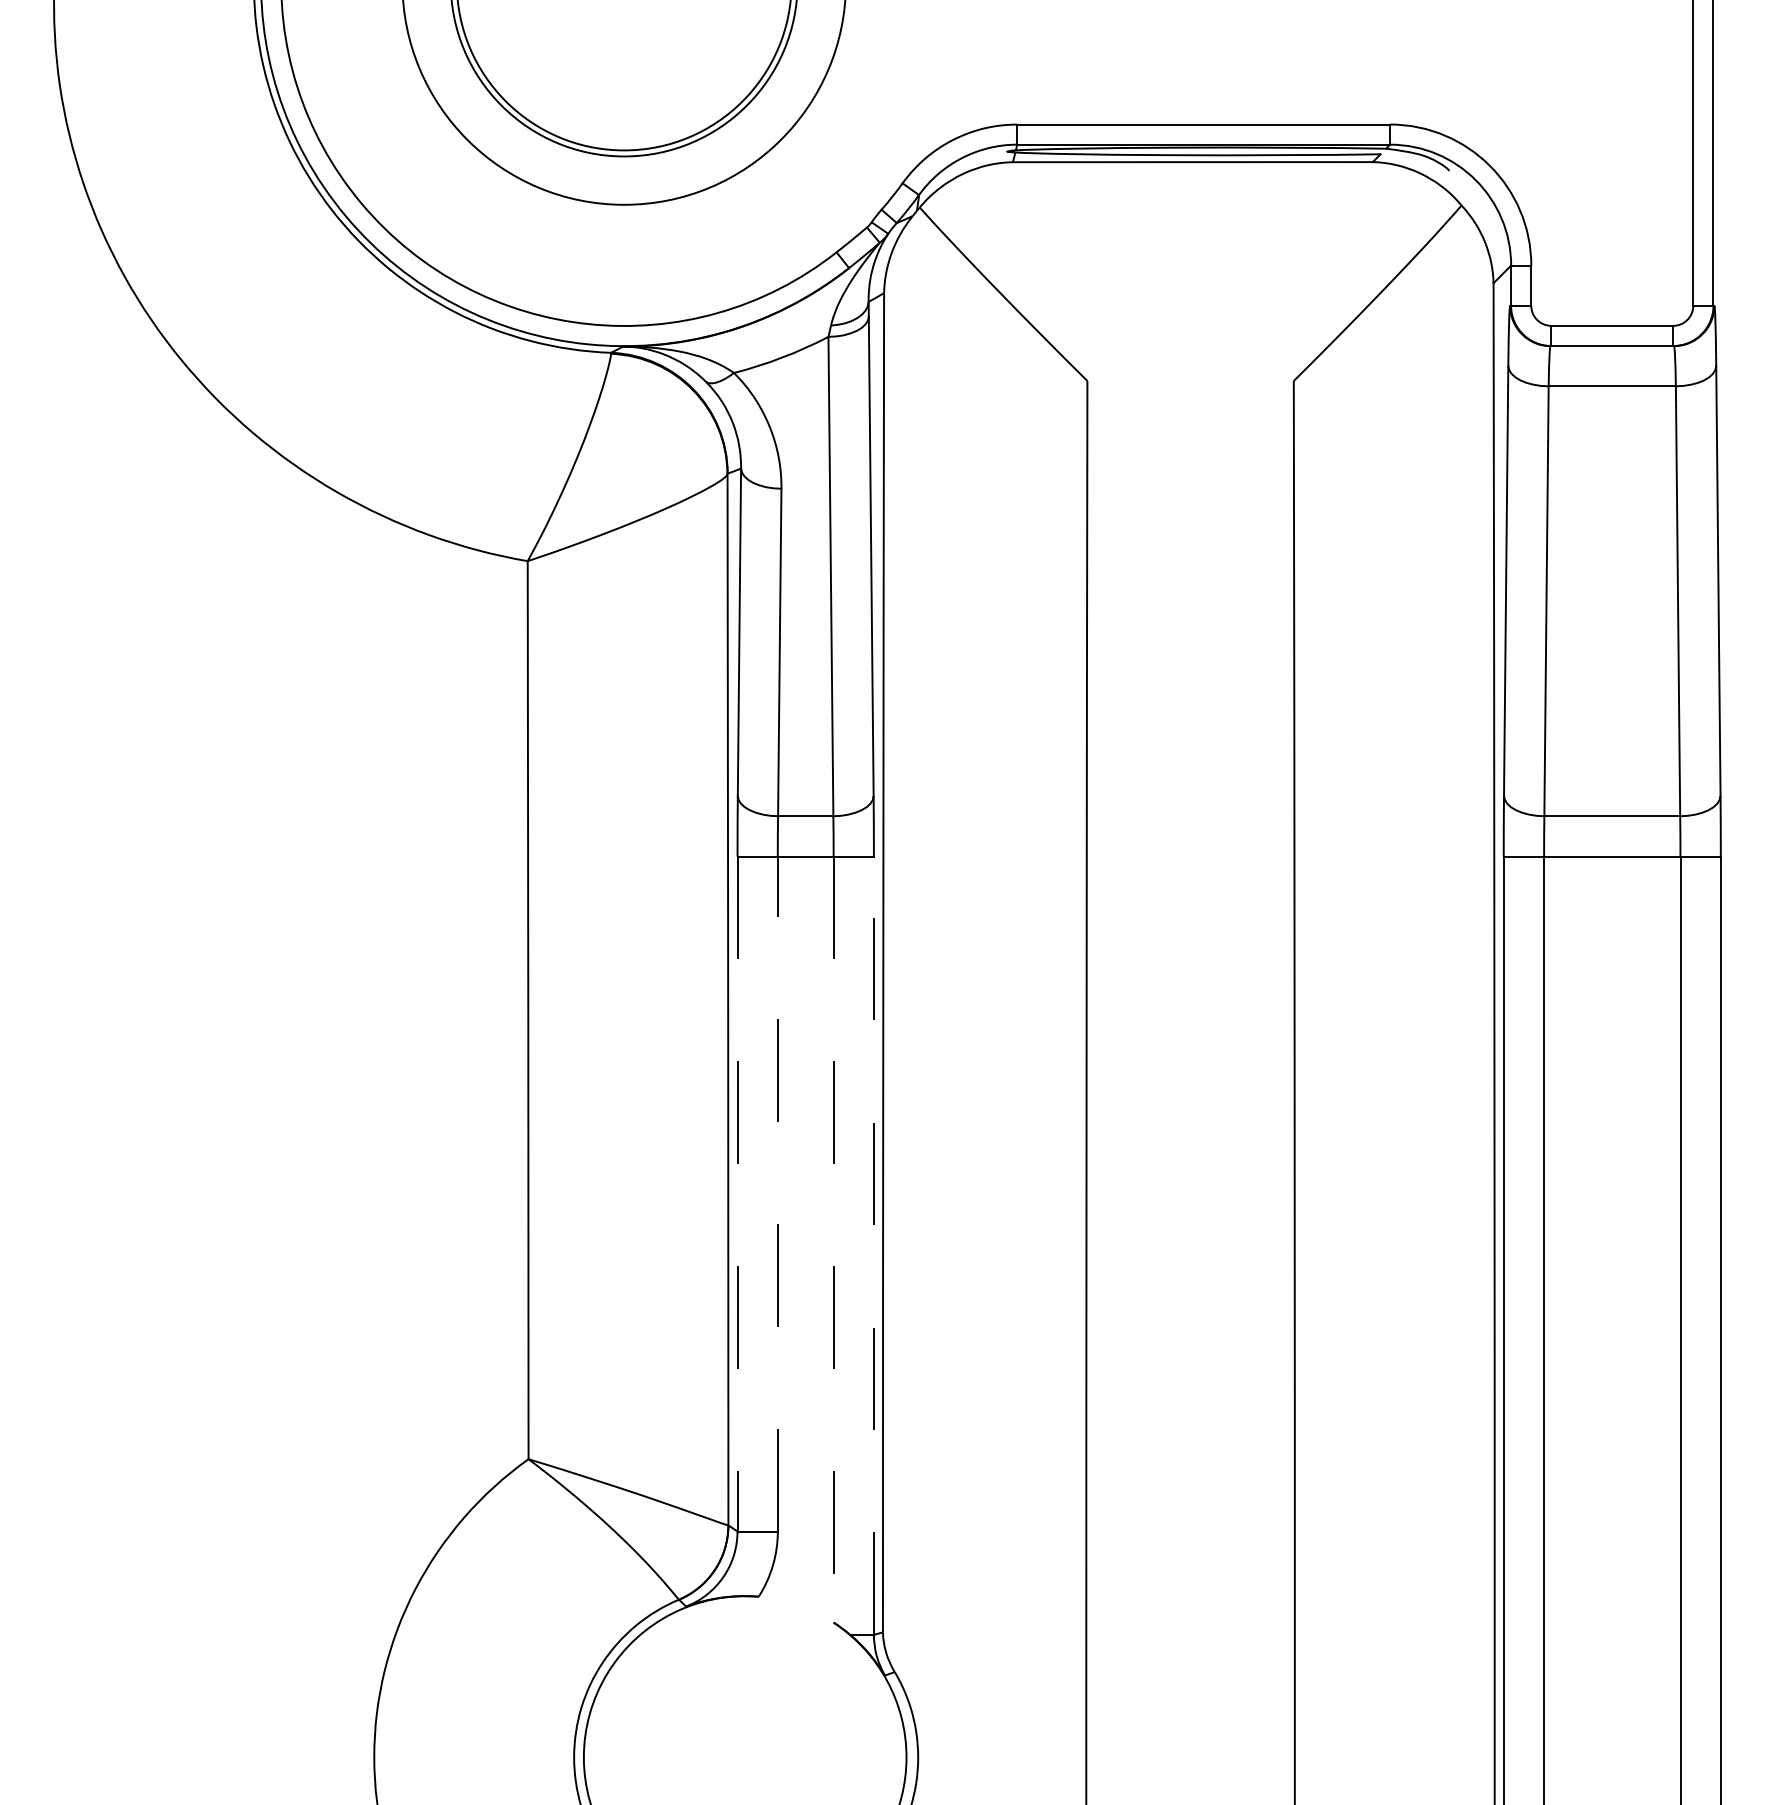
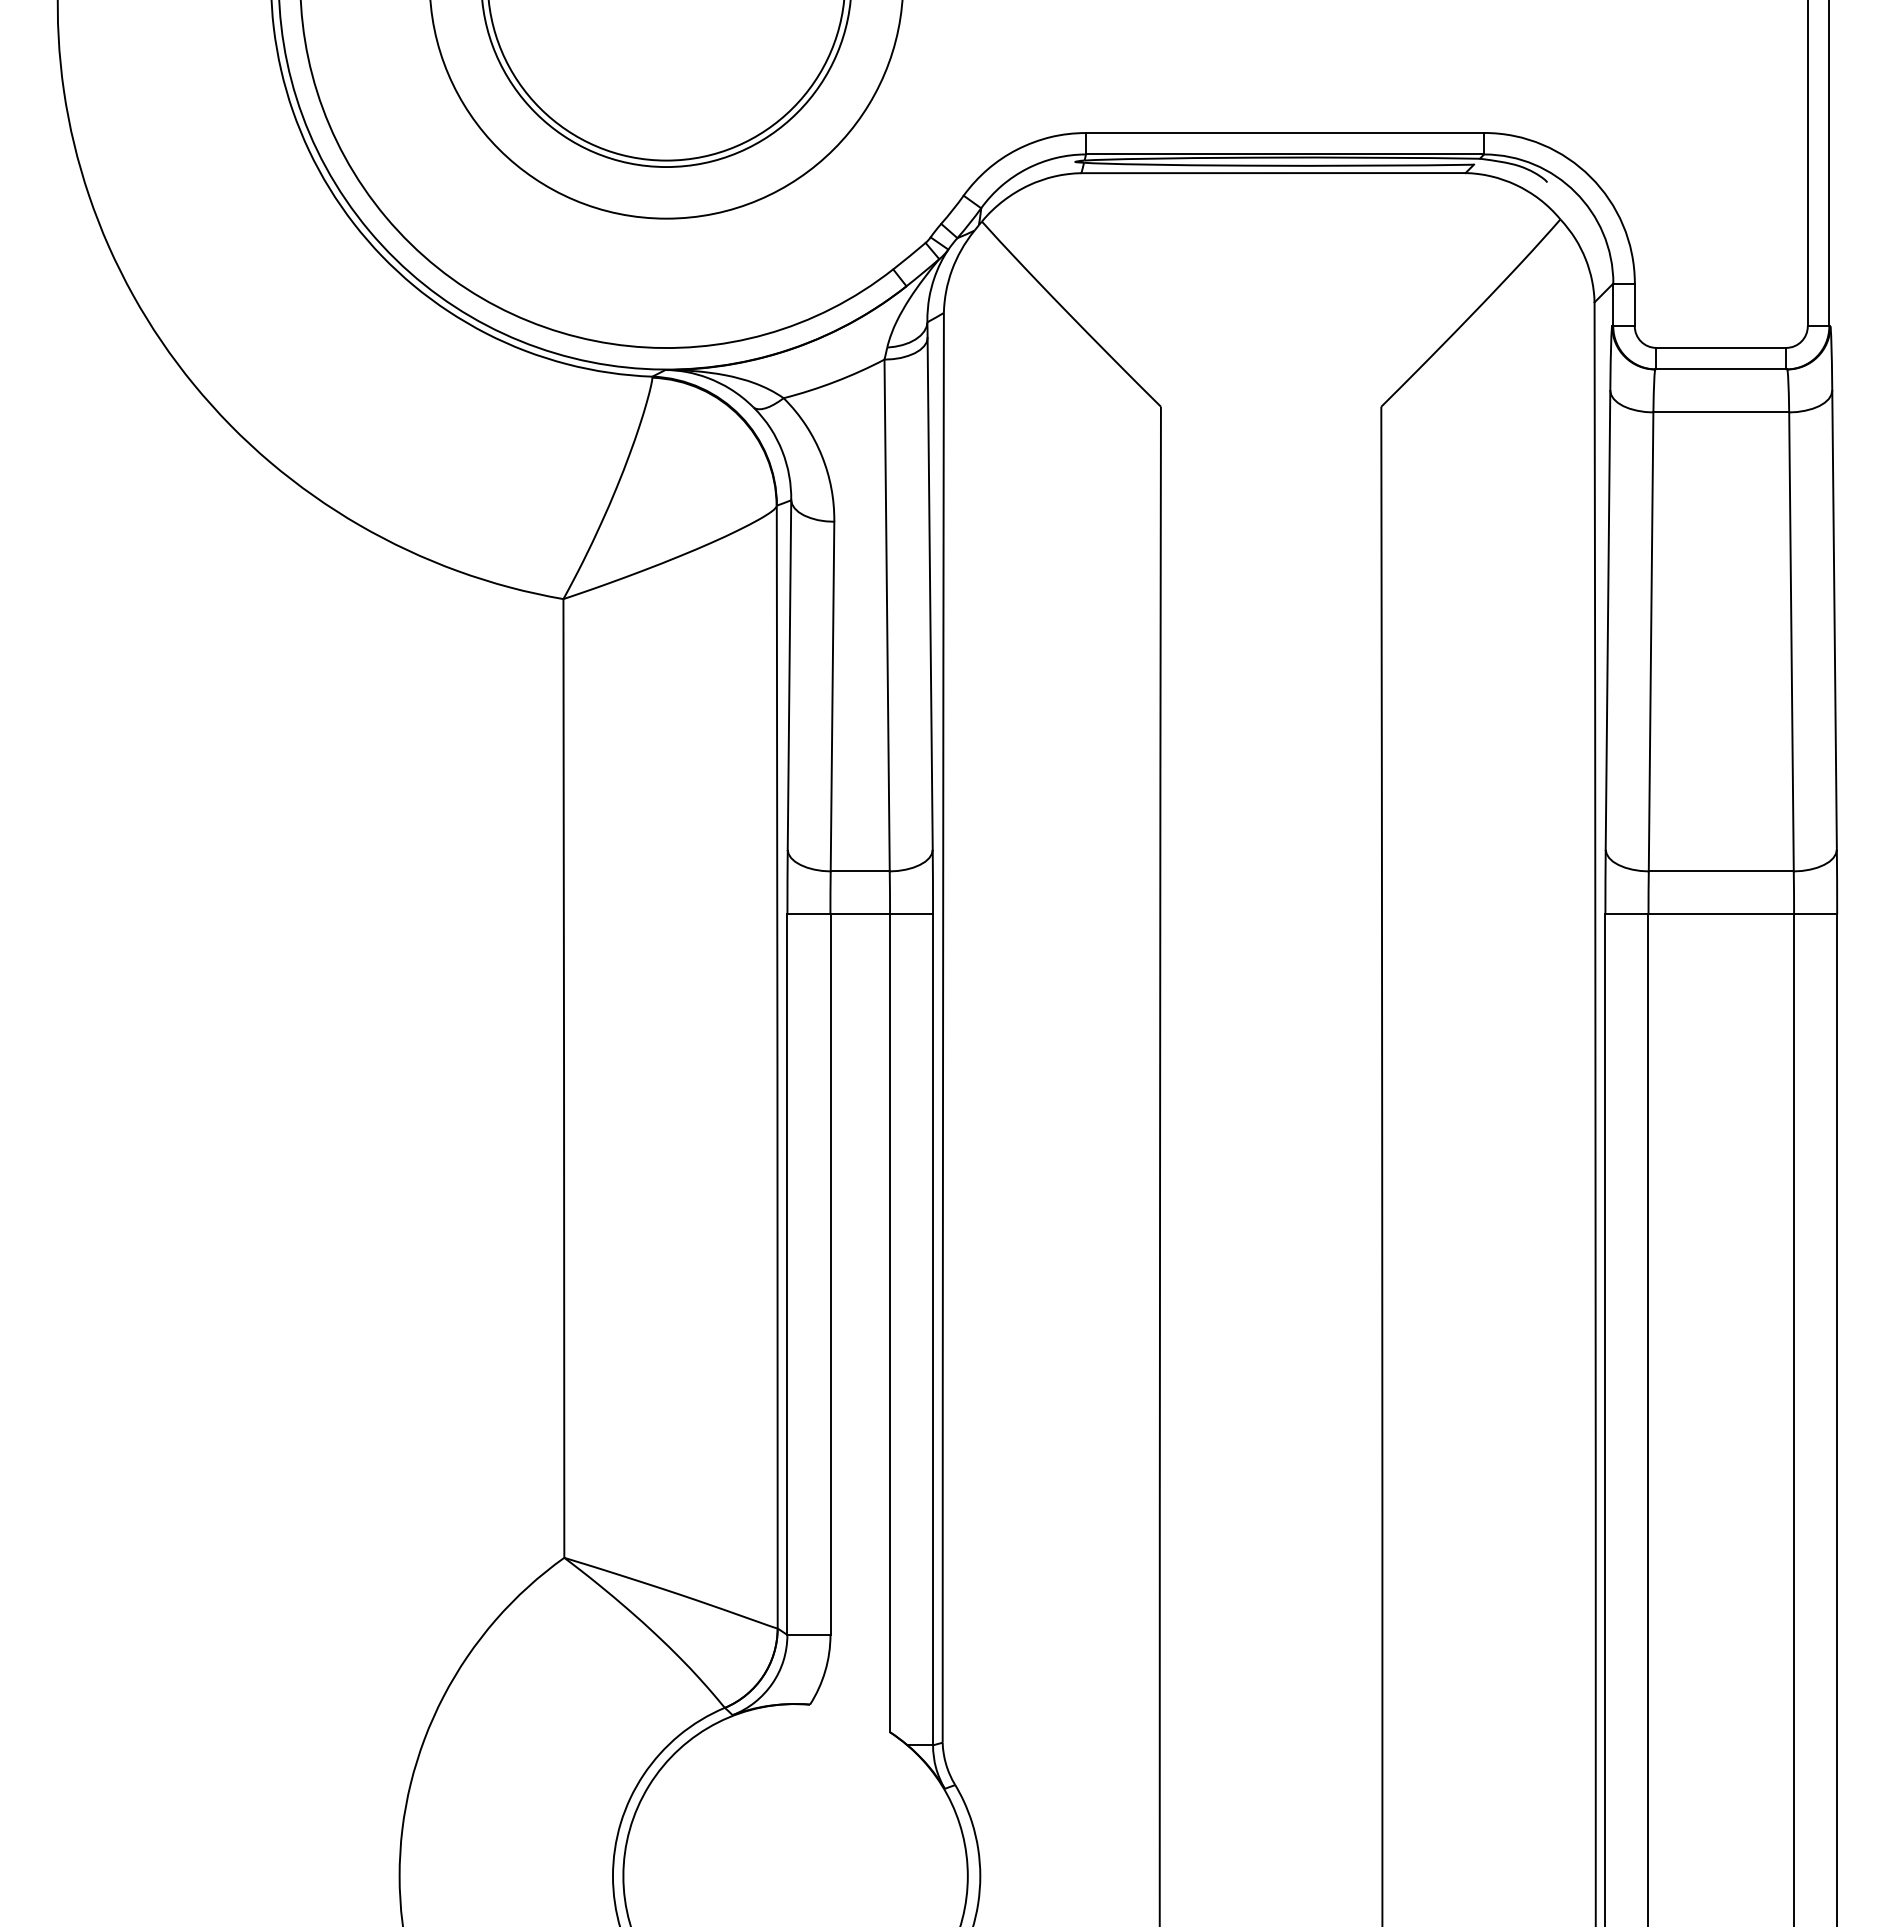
line: (777, 1193) -> (830, 1274), dashed -> solid
line: (737, 1194) -> (787, 1275), dashed -> solid
line: (833, 1239) -> (889, 1323), dashed -> solid
line: (874, 1245) -> (933, 1329), dashed -> solid

